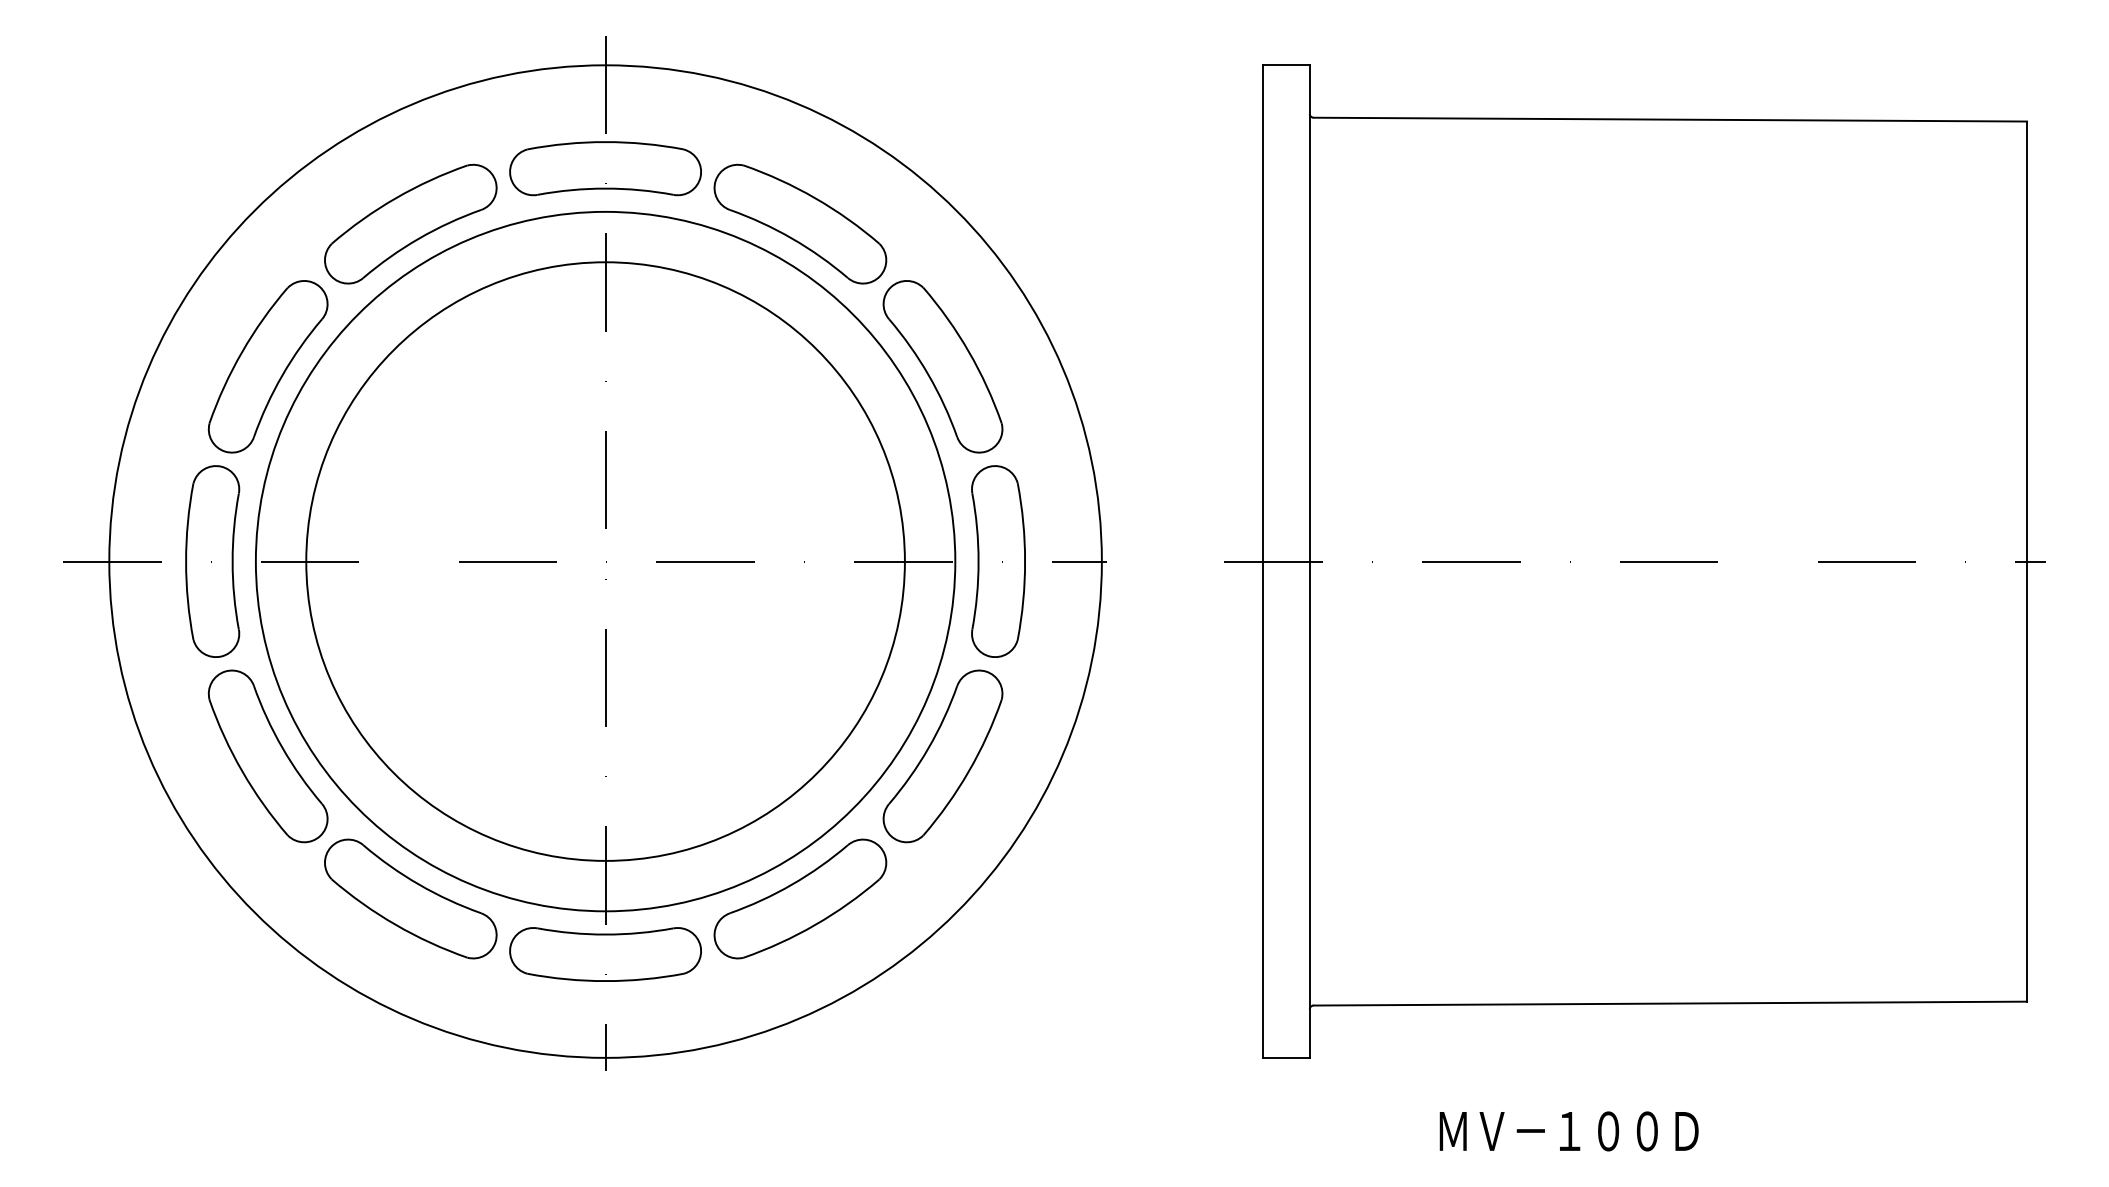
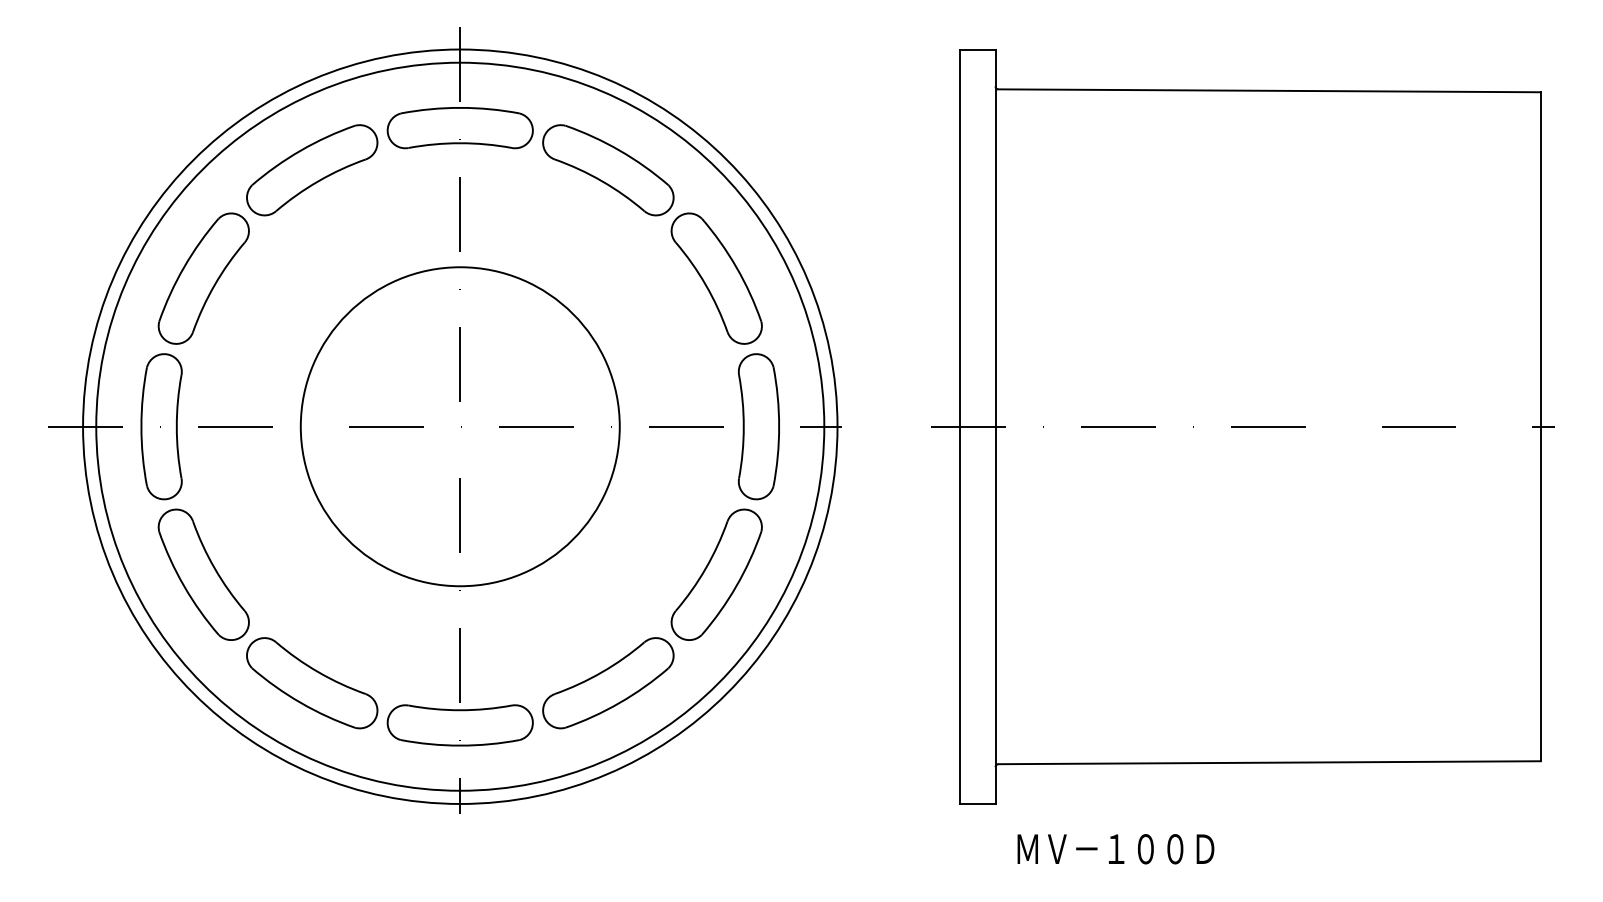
circle: (605, 561) -> (460, 426), size x0.6
circle: (605, 561) -> (460, 426), size x1.6
text: (1568, 1131) -> (1115, 849), moved

